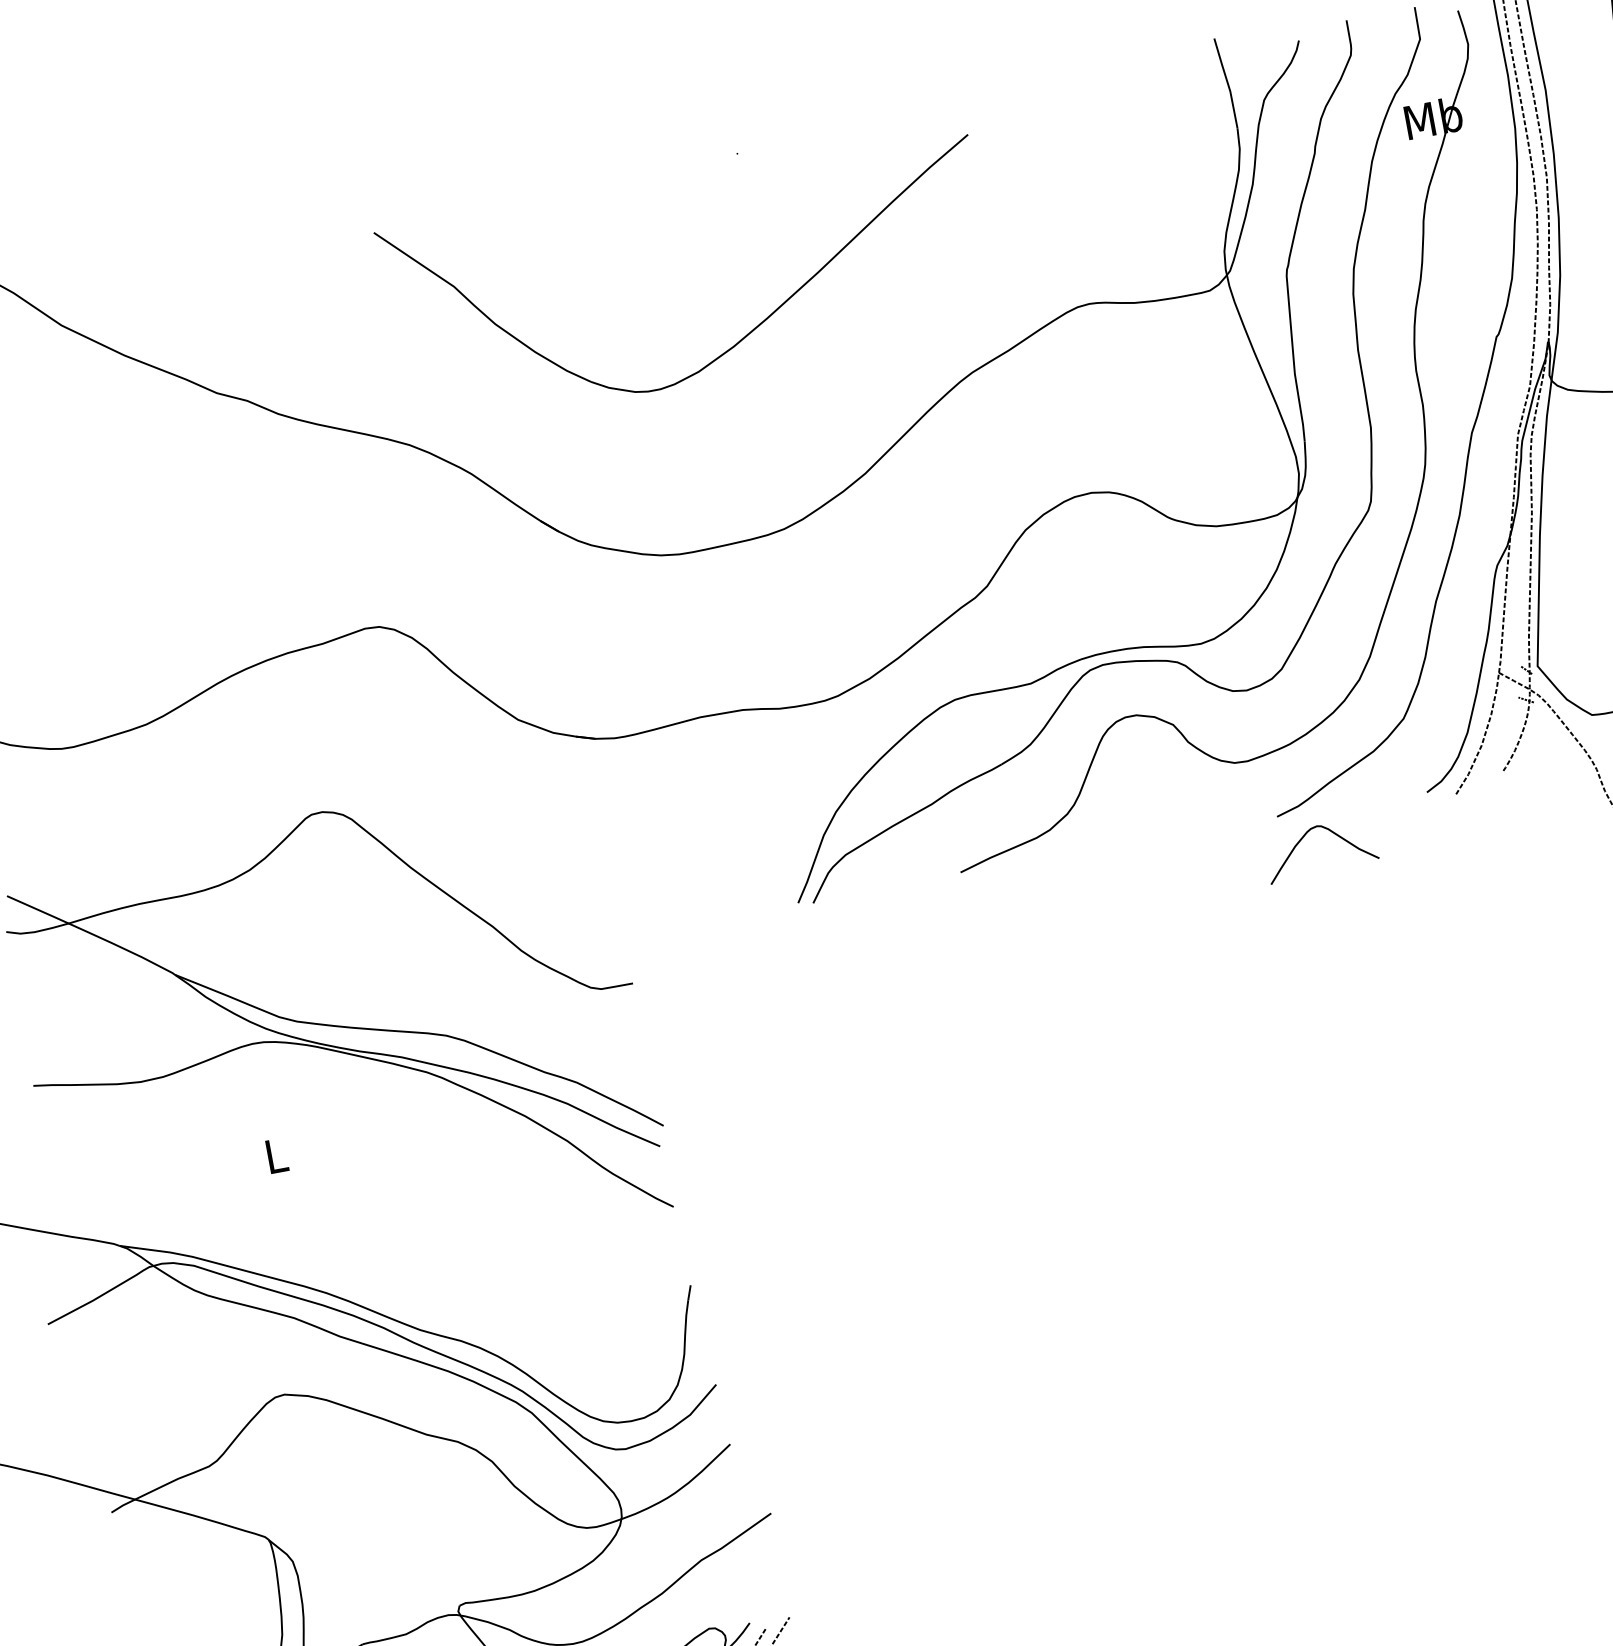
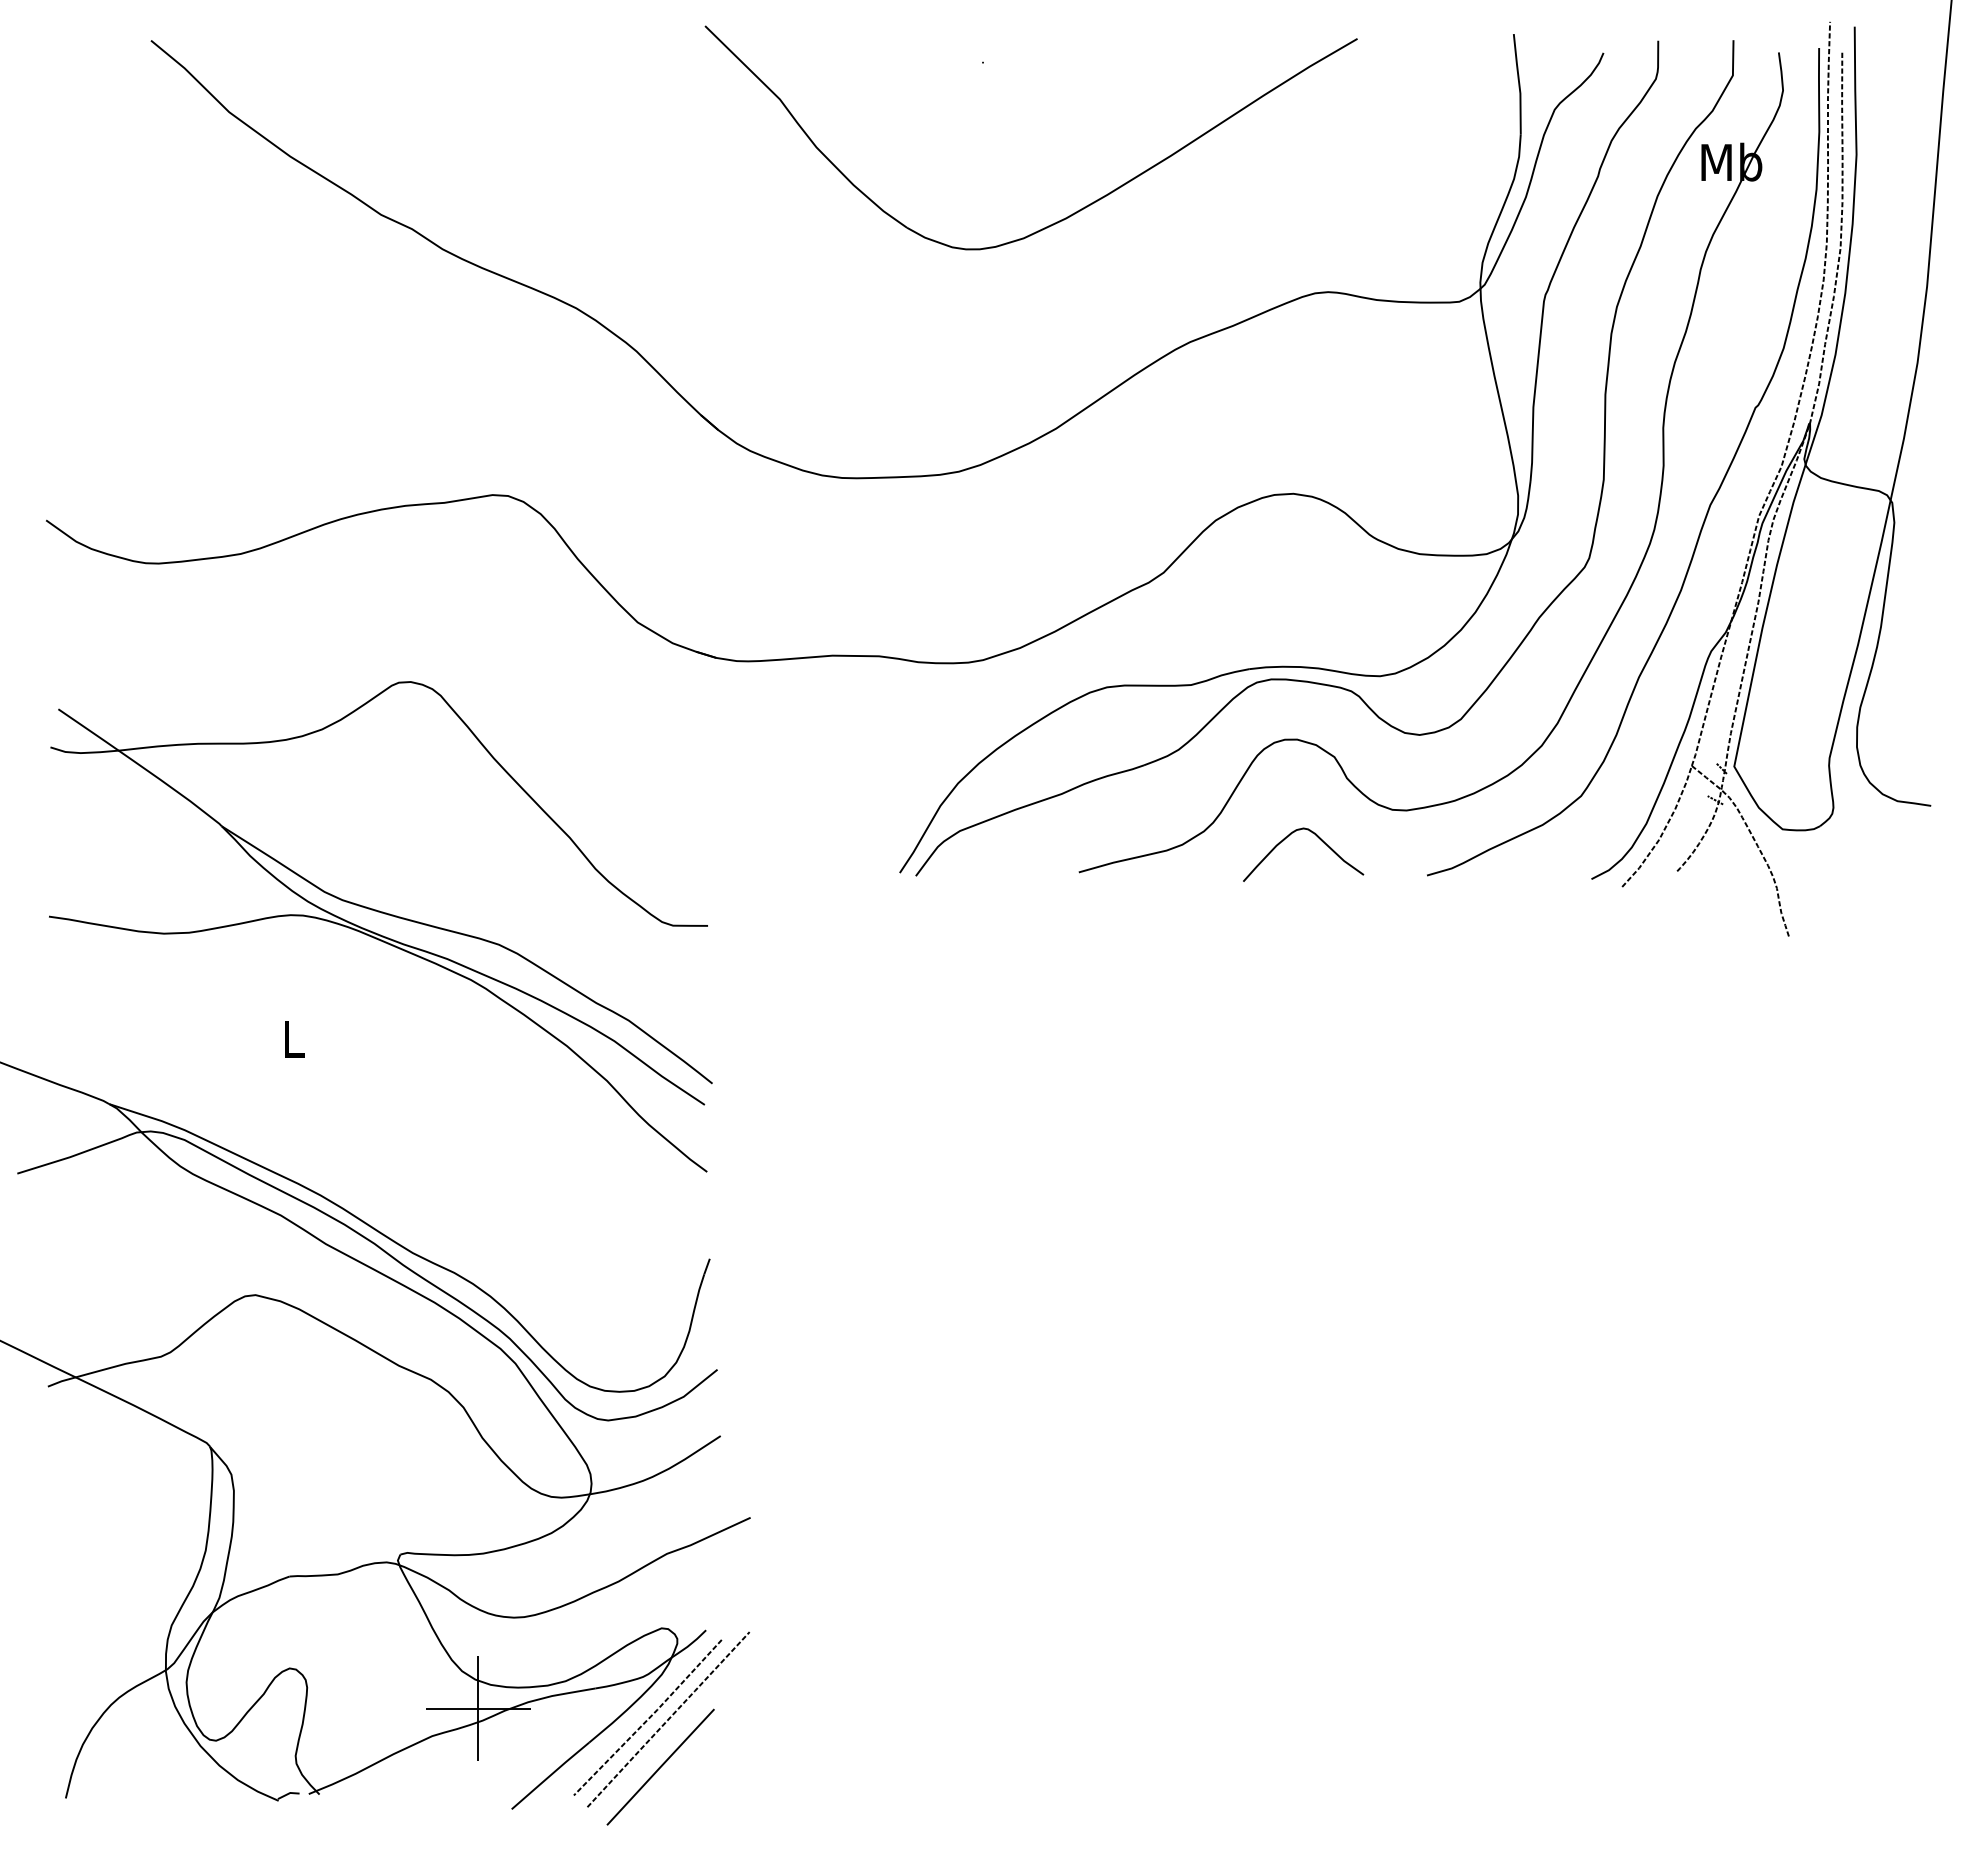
part: (737, 342) -> (1070, 214), moved
curve: (1332, 832) -> (1318, 838), moved

